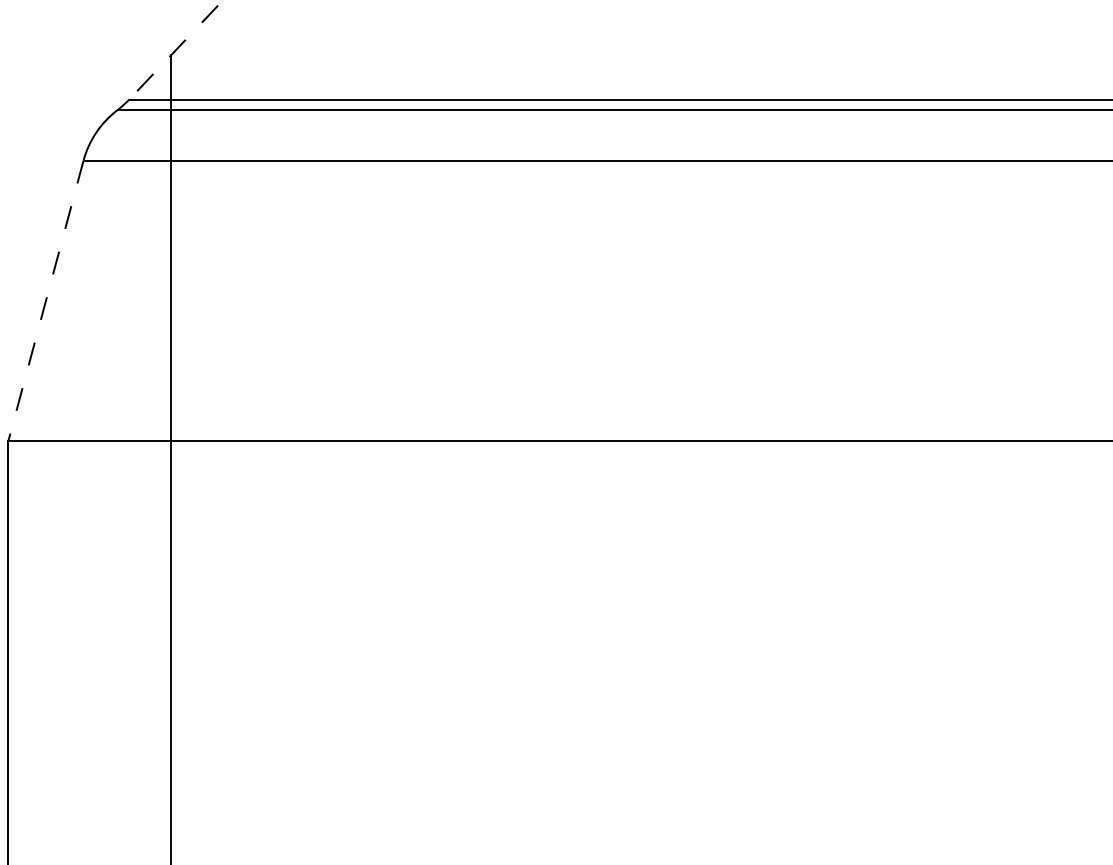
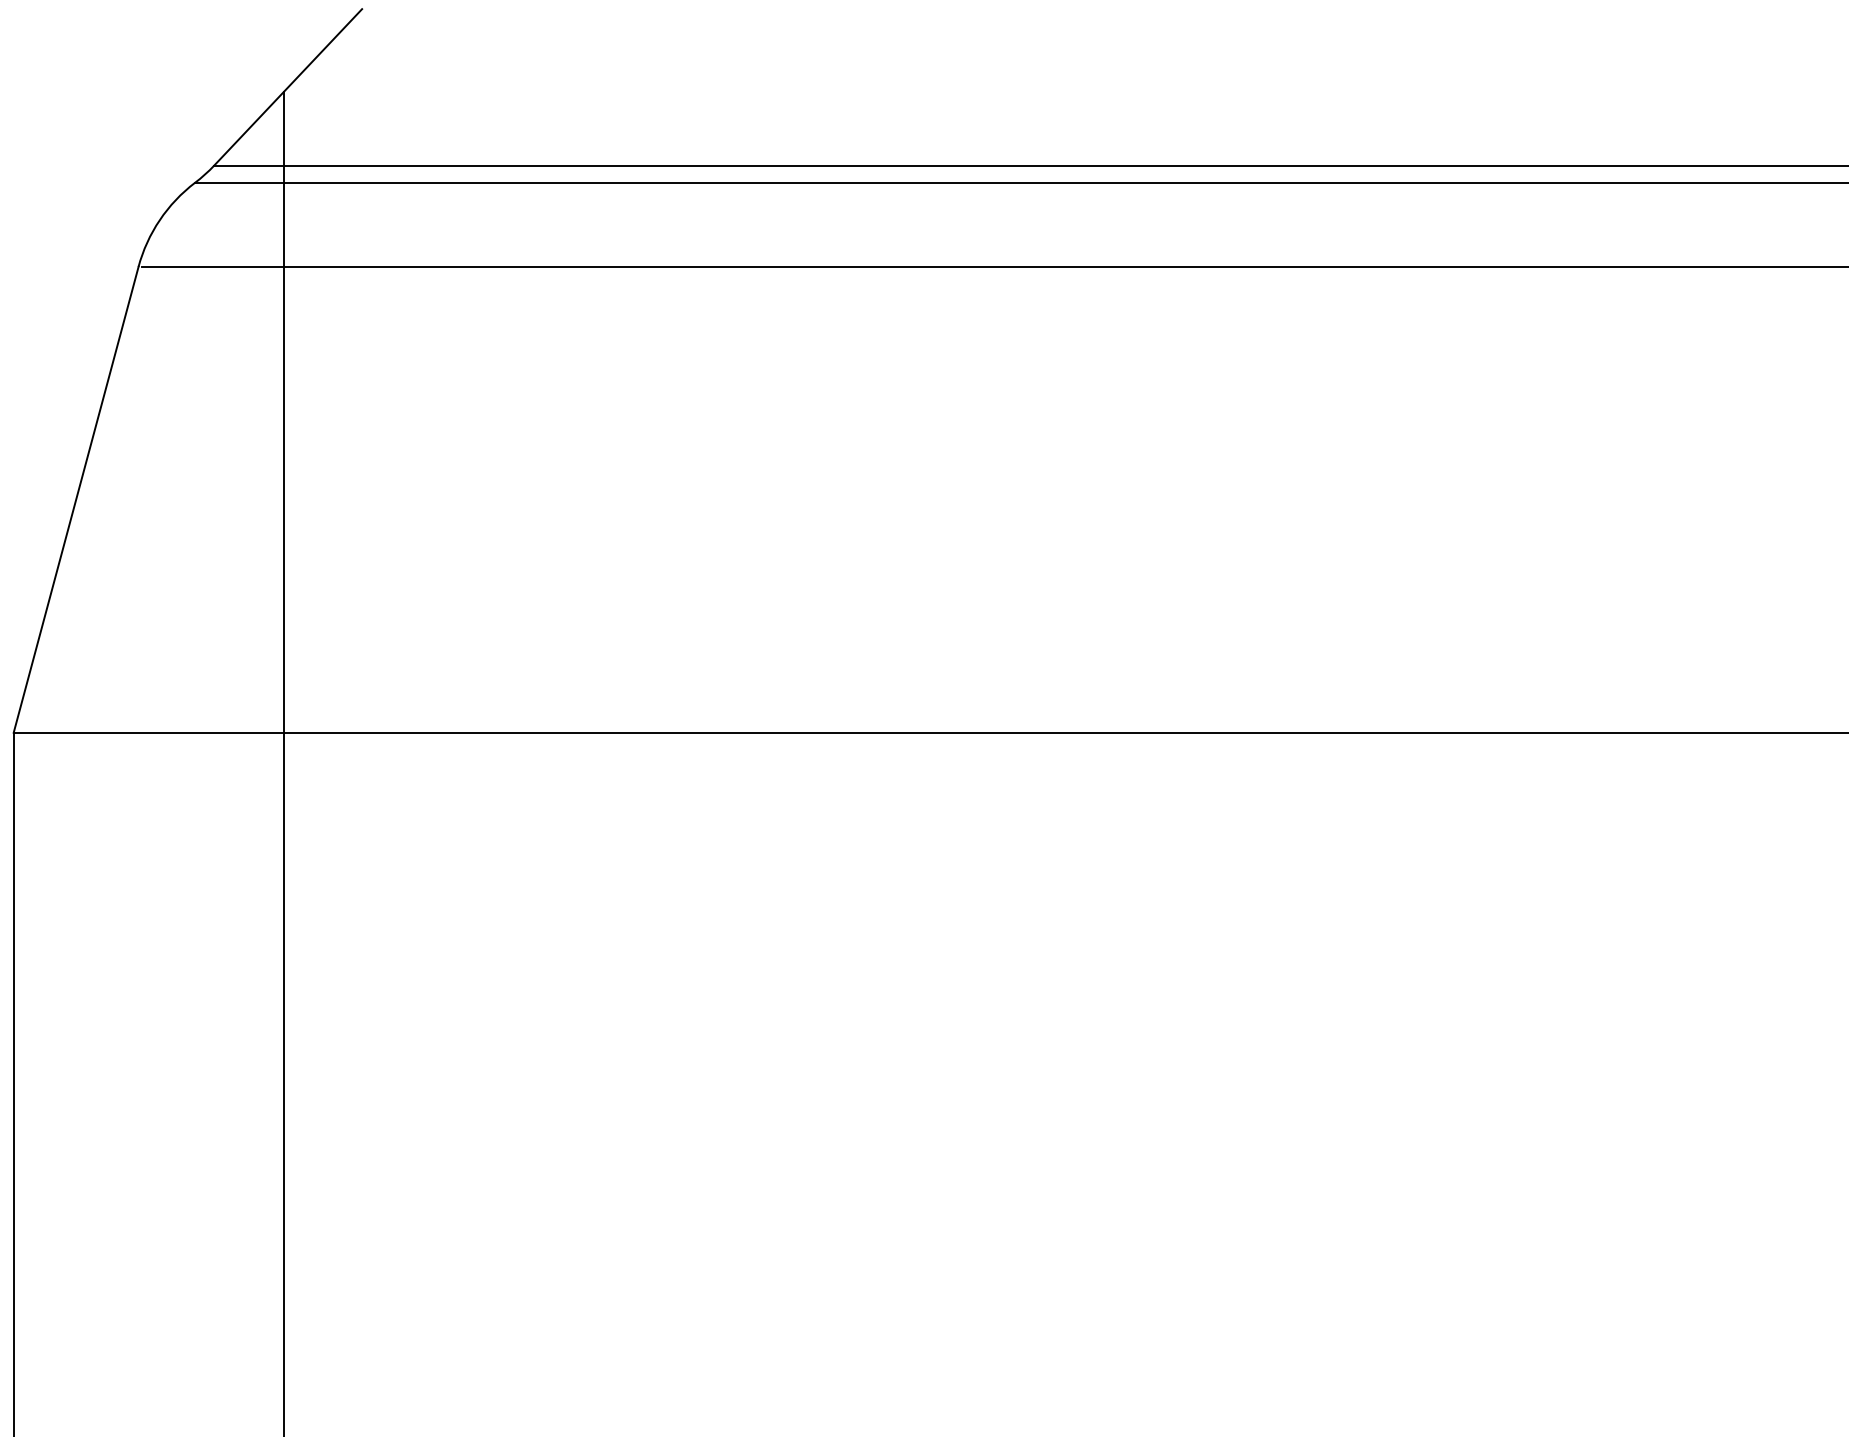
line: (173, 52) -> (288, 87), dashed -> solid
line: (45, 301) -> (75, 500), dashed -> solid

